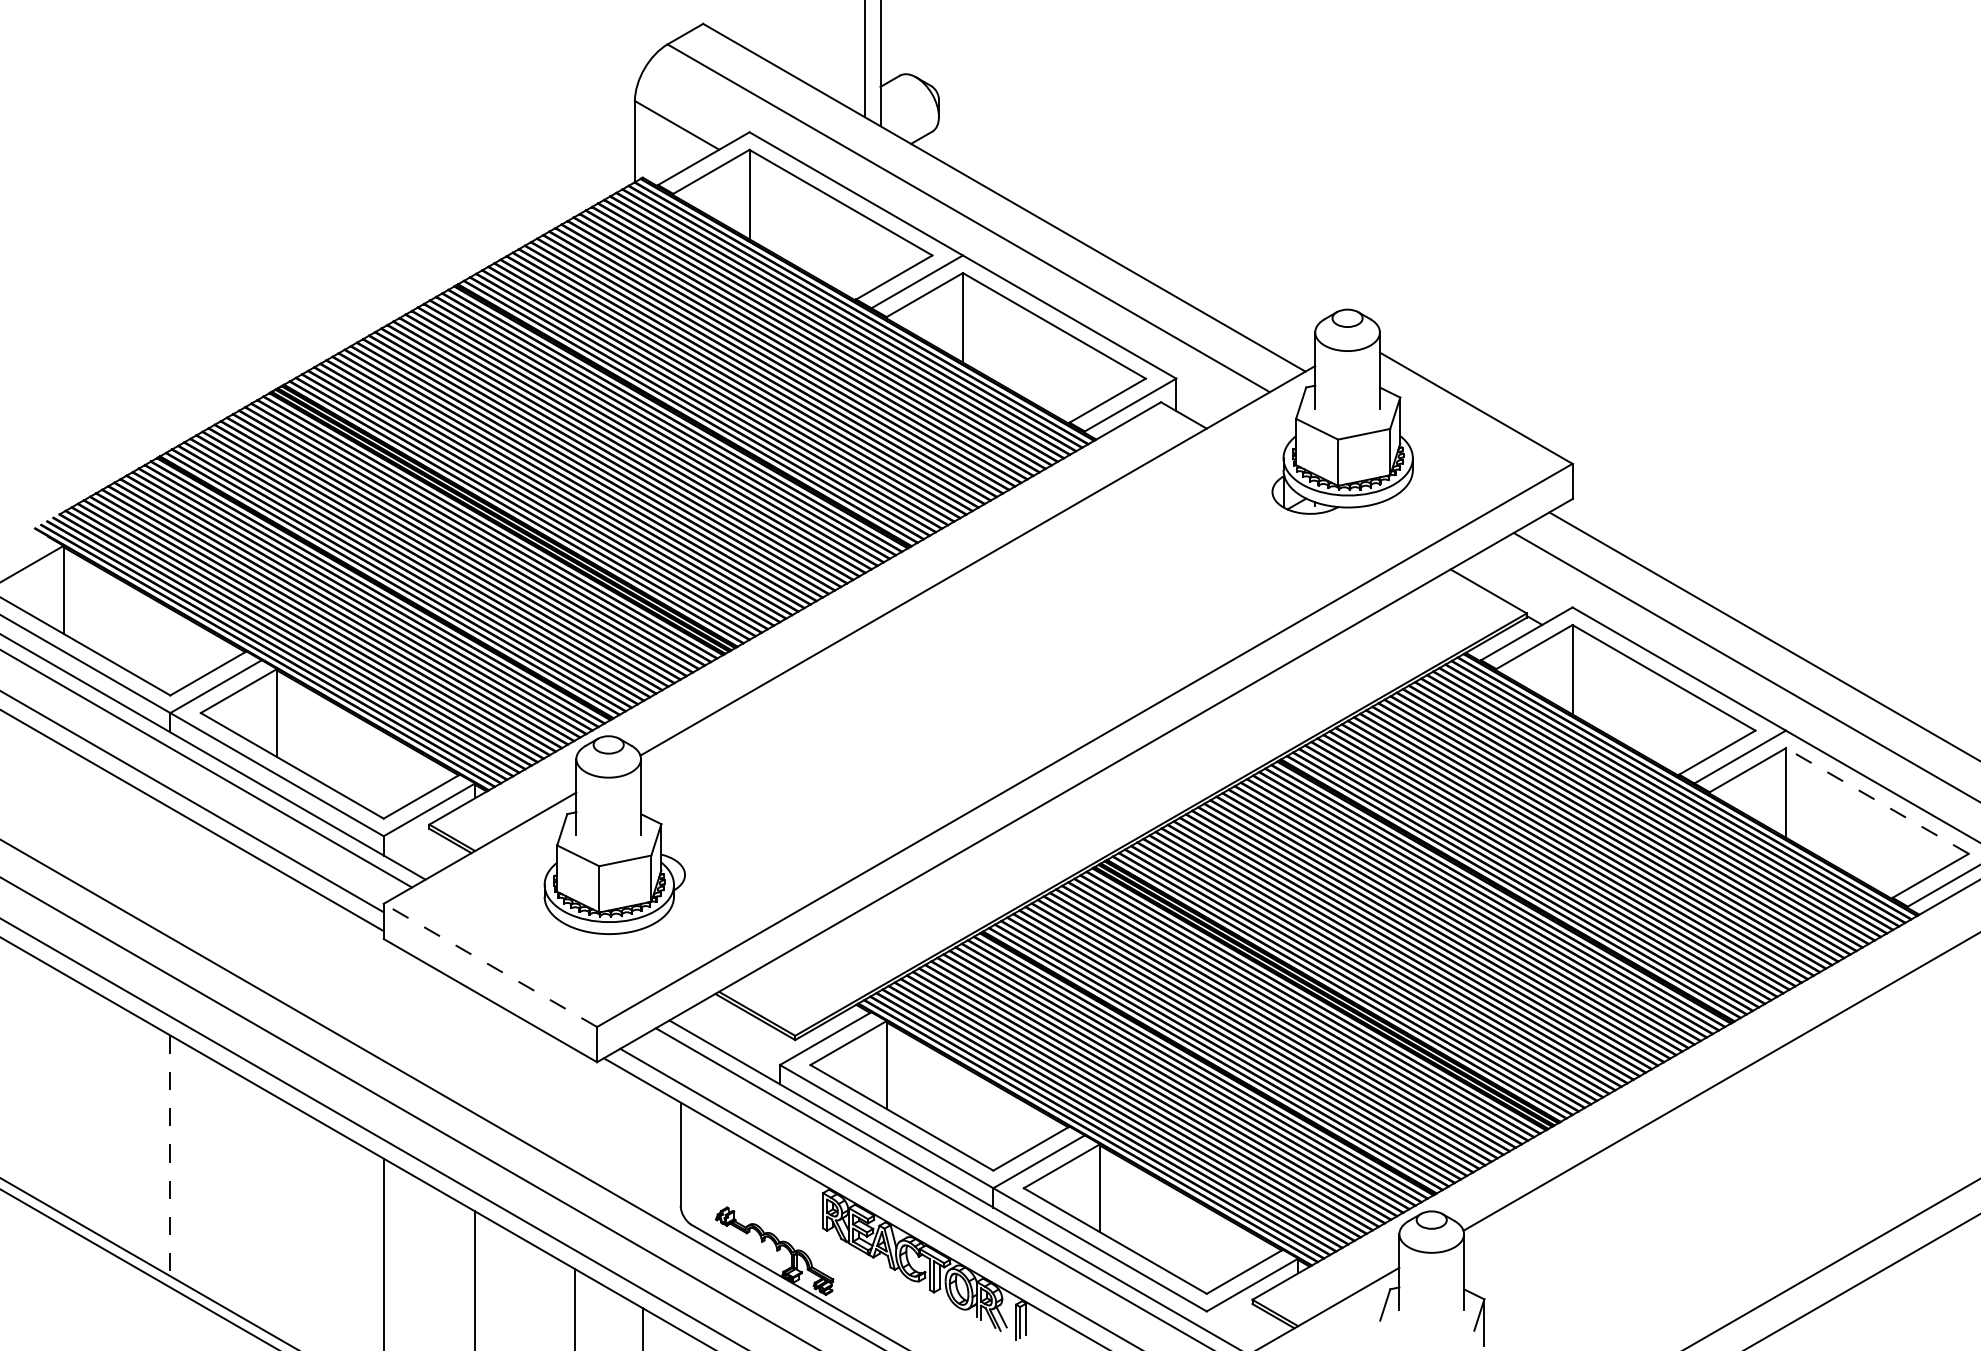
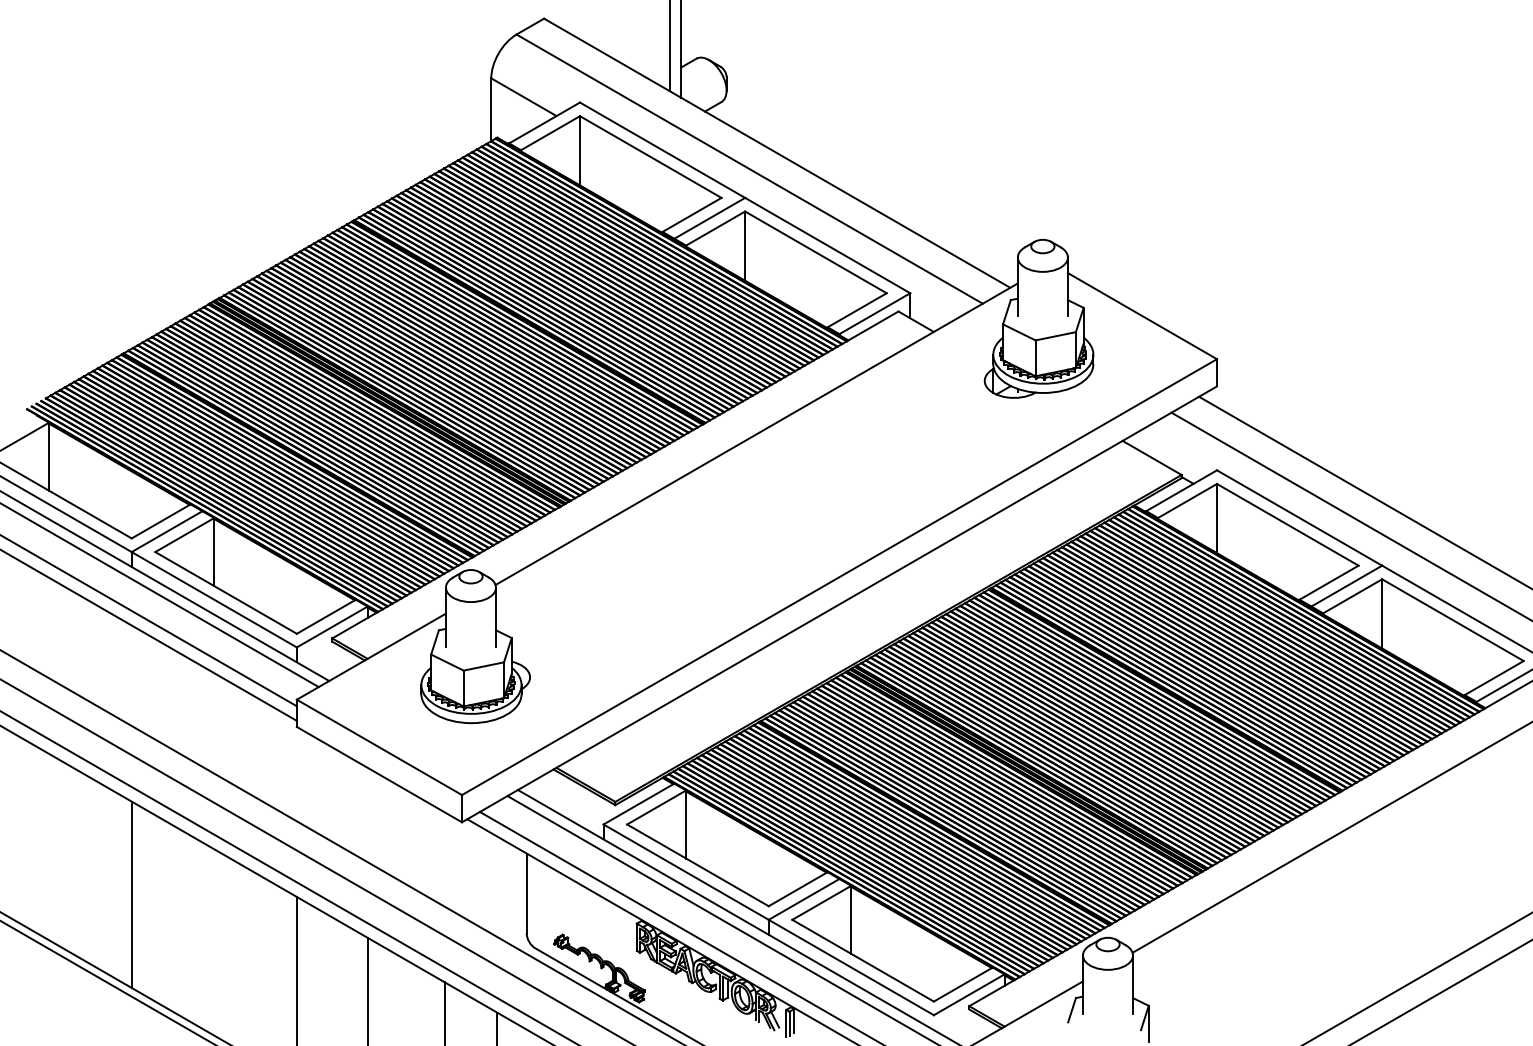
line: (1876, 801) -> (1452, 620), dashed -> solid
line: (490, 965) -> (379, 747), dashed -> solid
line: (170, 1156) -> (131, 895), dashed -> solid

